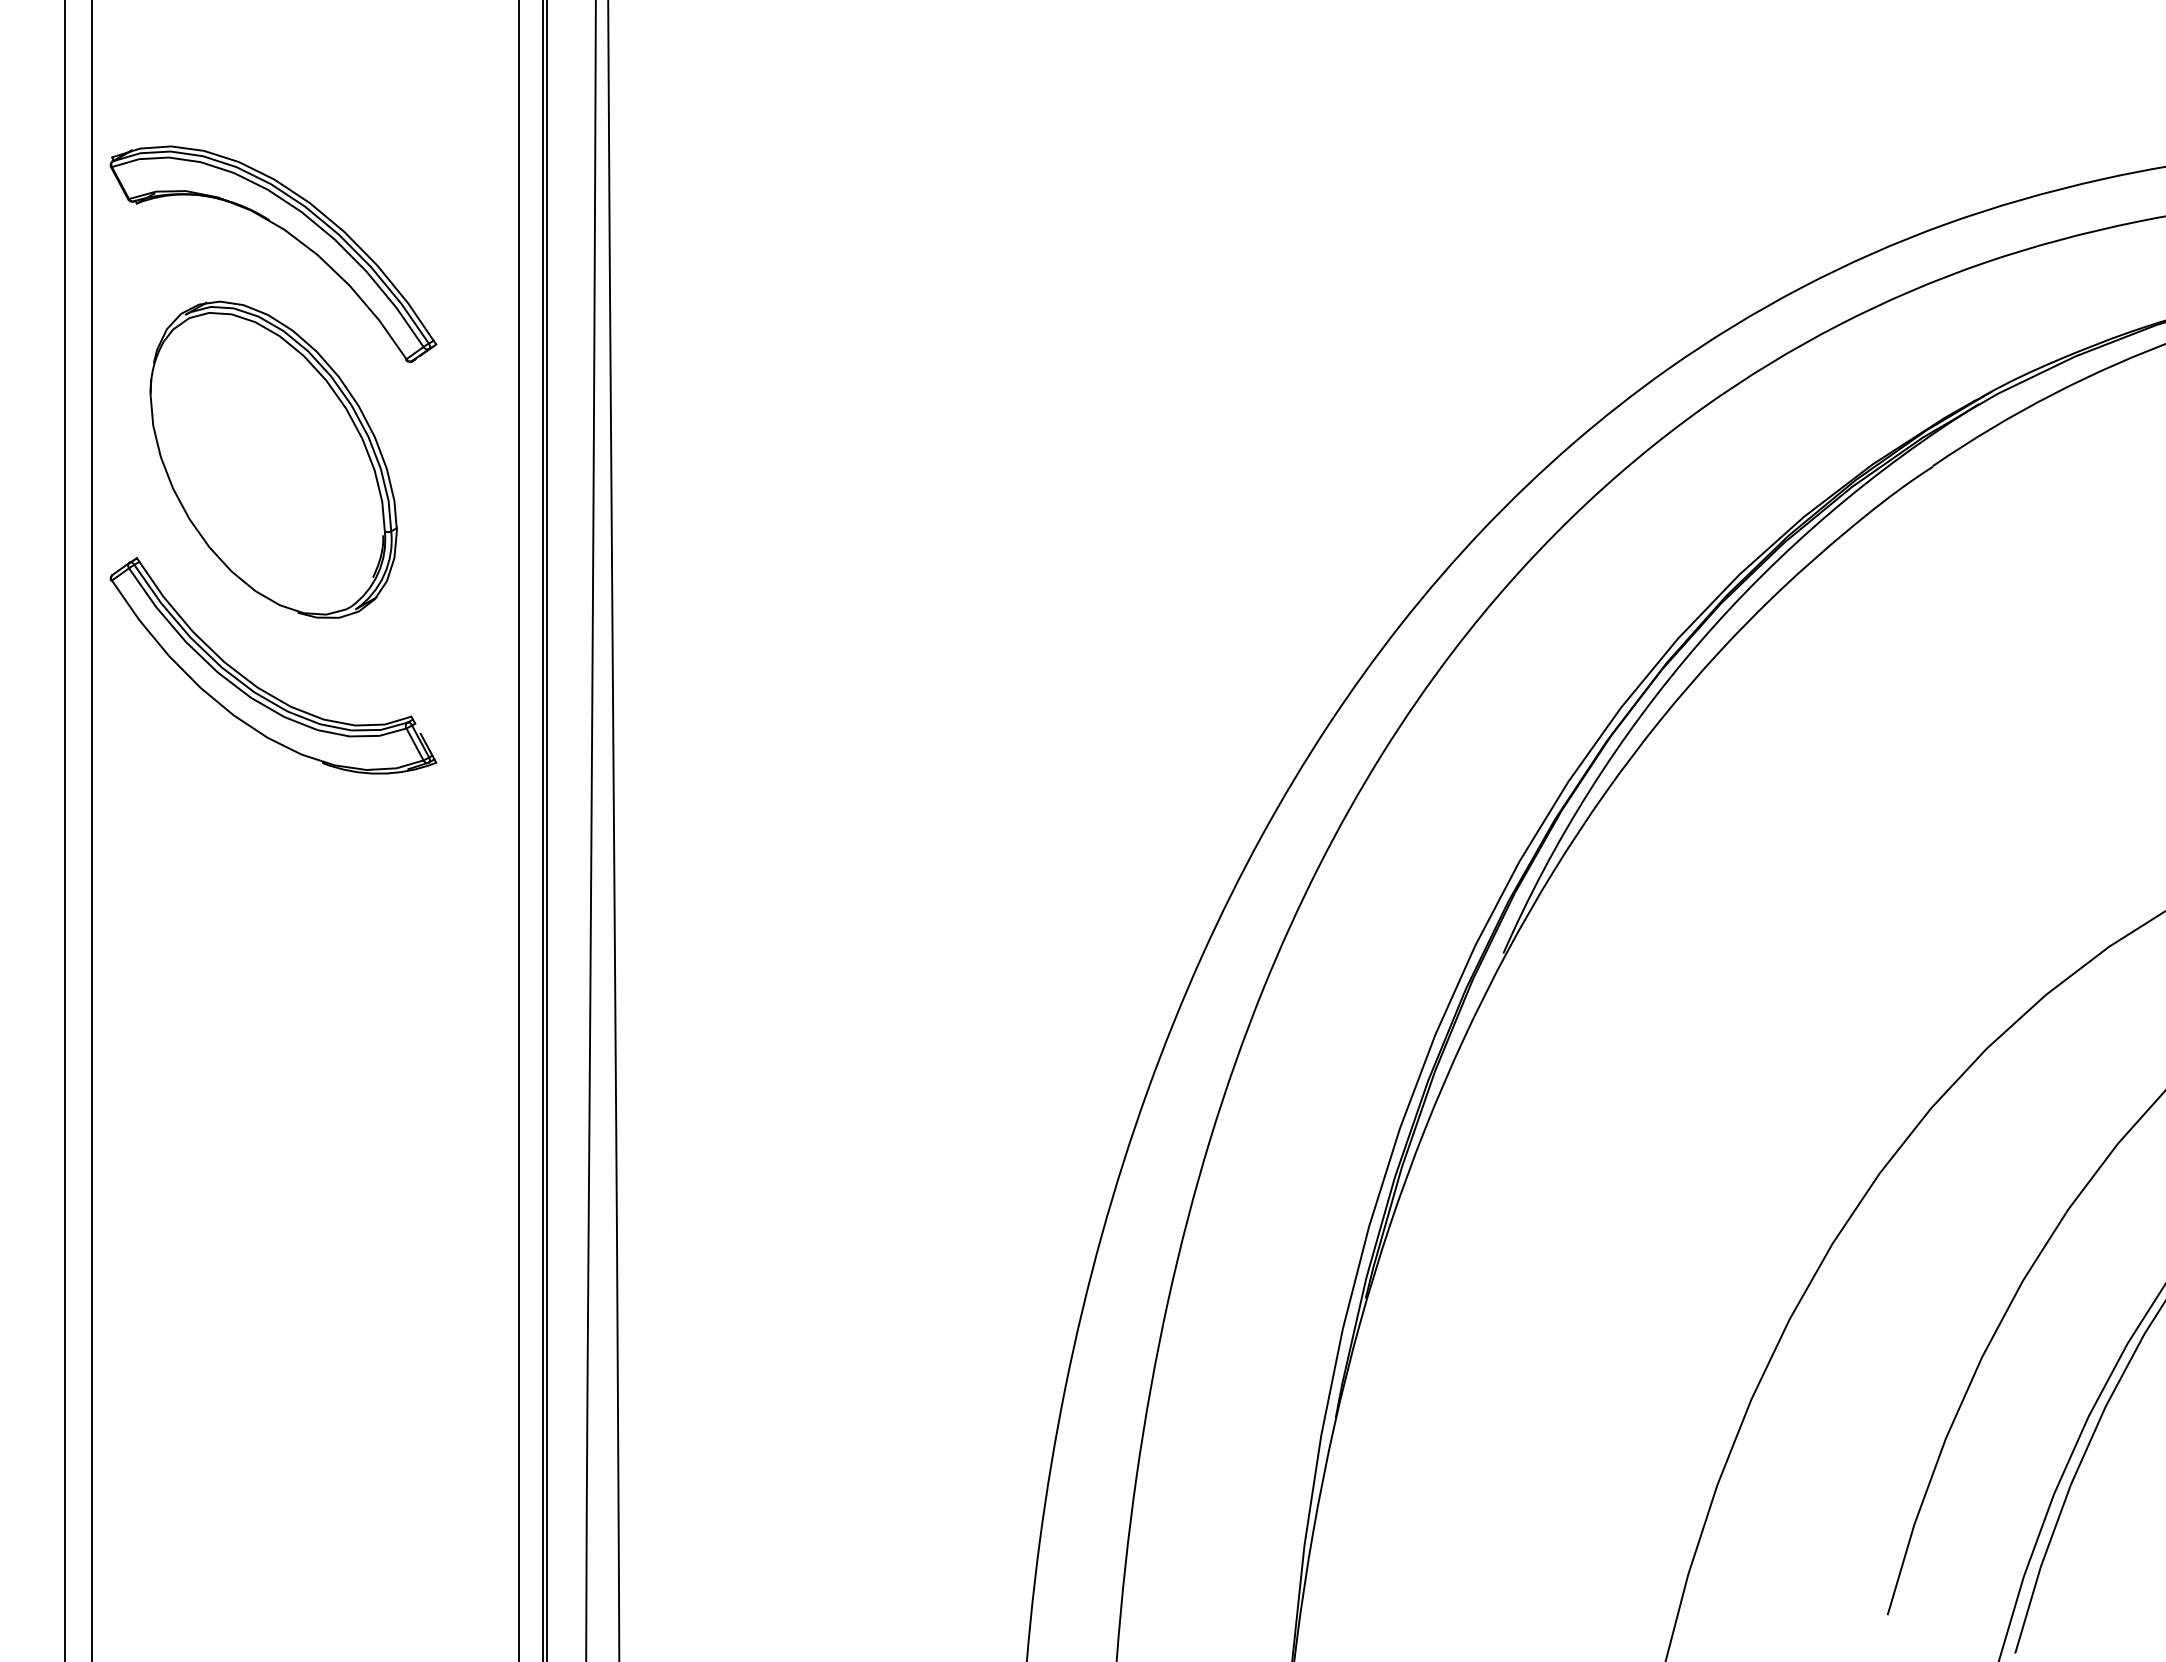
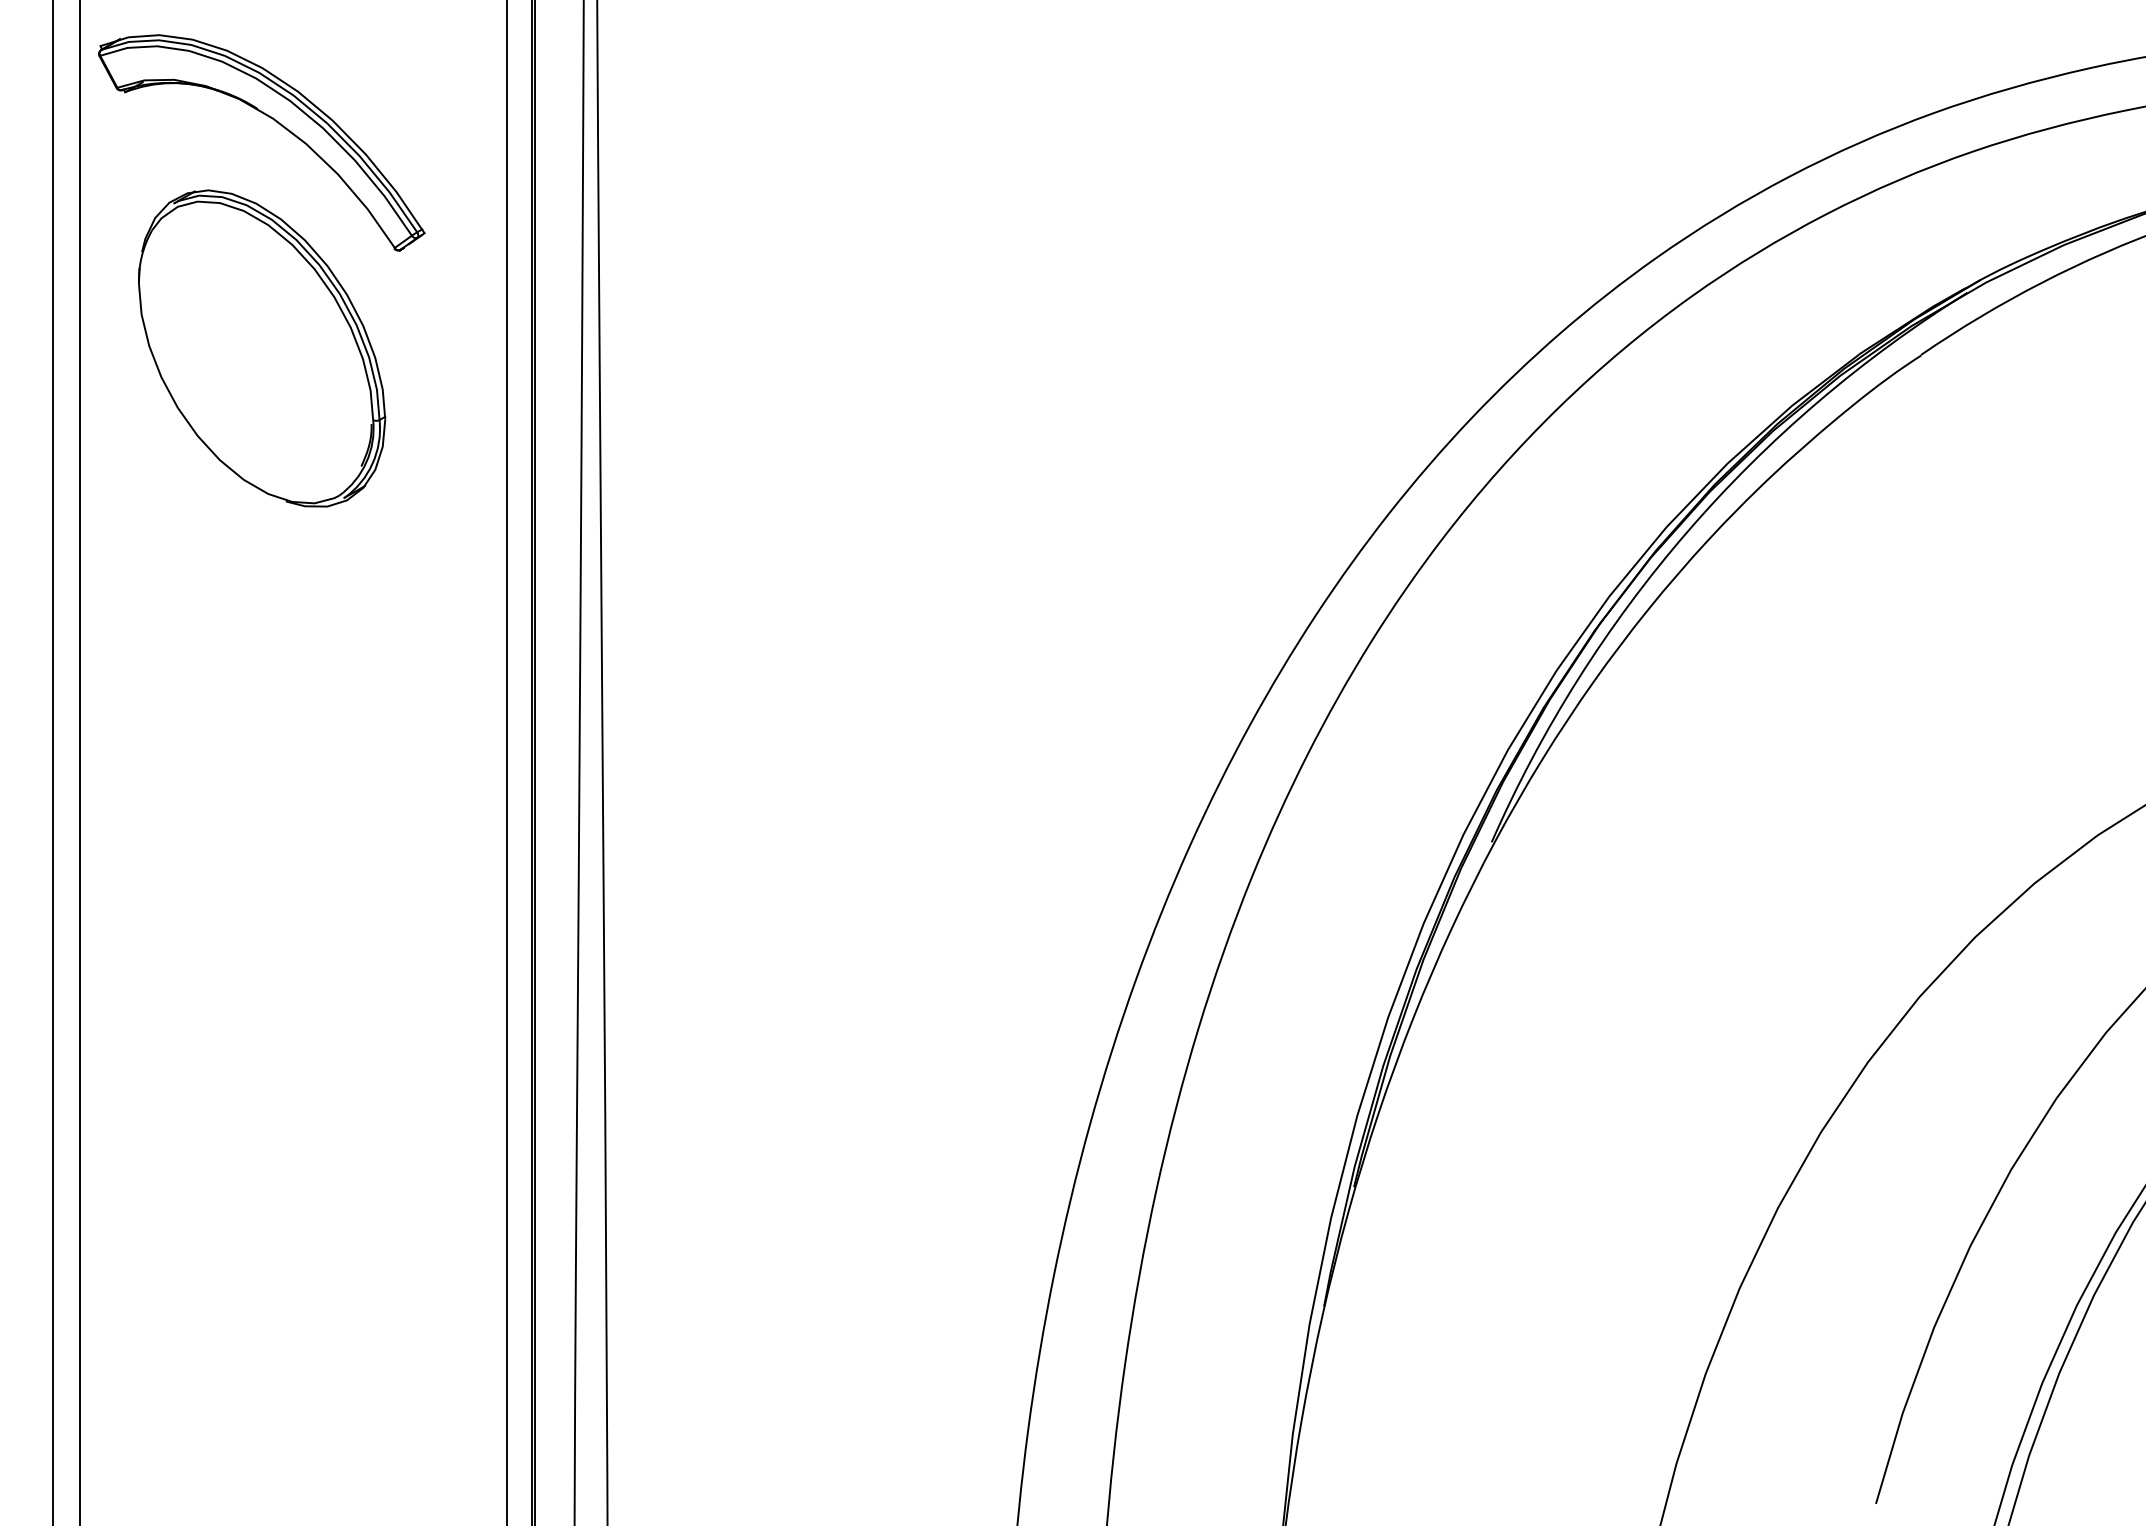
part: (261, 688) -> (249, 577), removed

